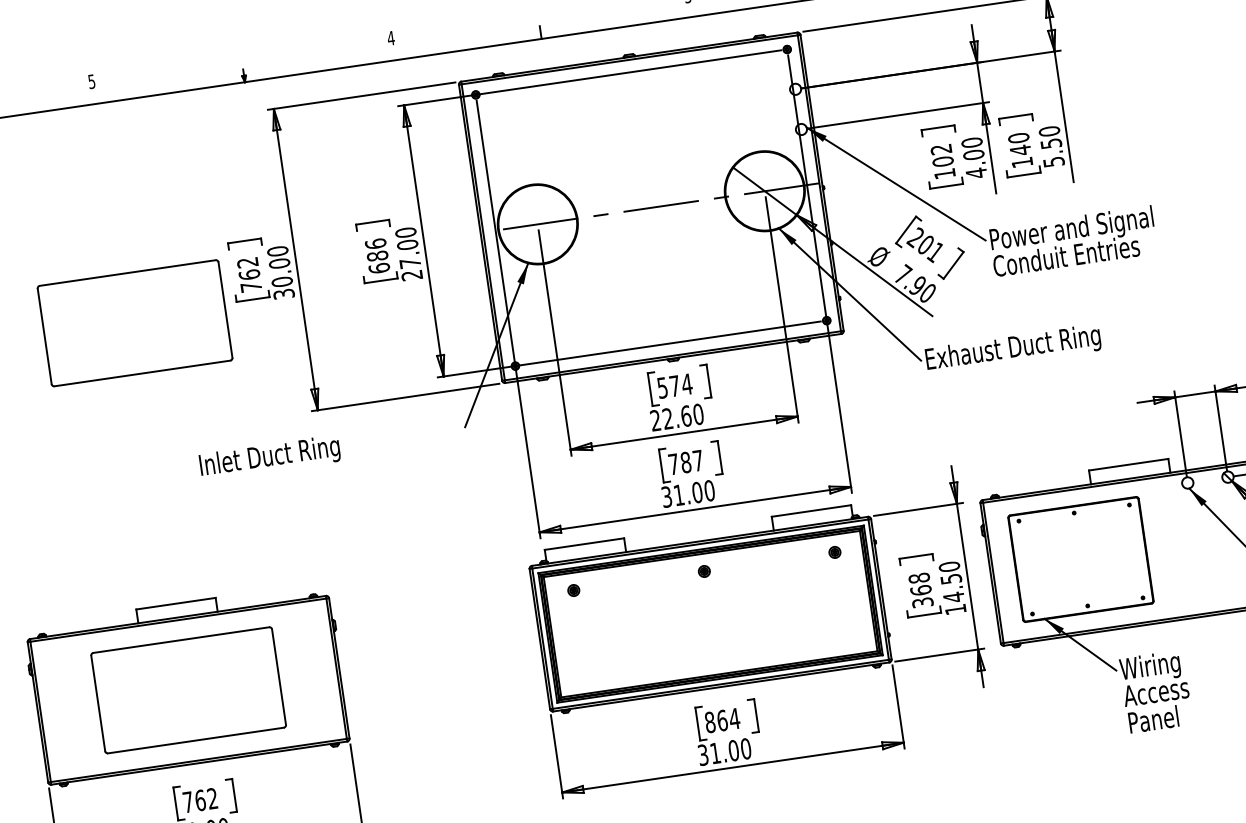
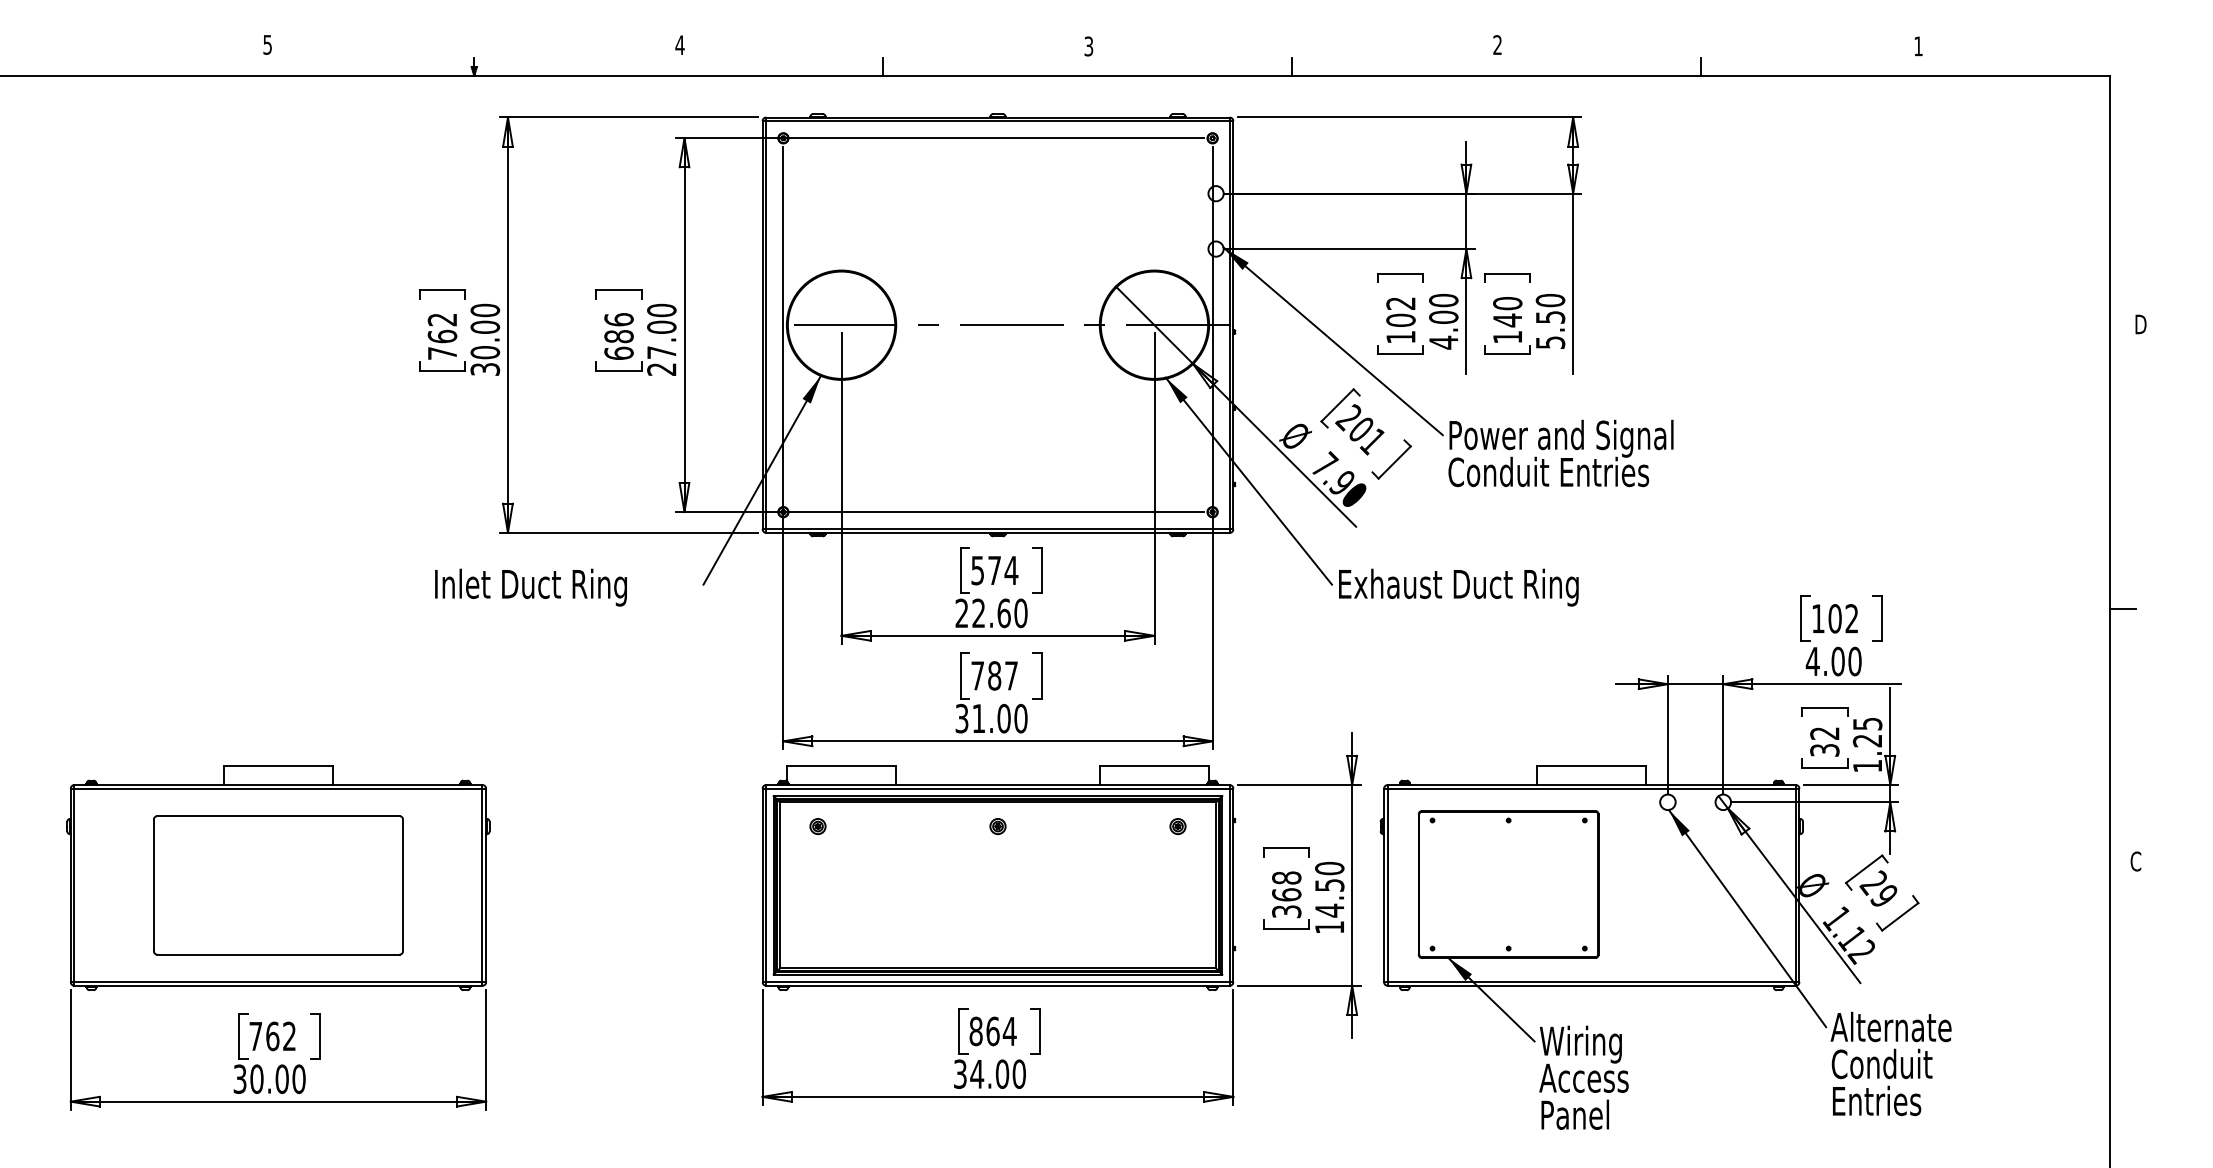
part: (135, 323) -> (278, 379), removed
text: (269, 457) -> (530, 587), moved
text: (715, 753) -> (977, 1074), 31.00 -> 34.00

